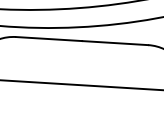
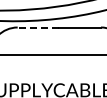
line: (49, 39) -> (38, 27), solid -> dashed

